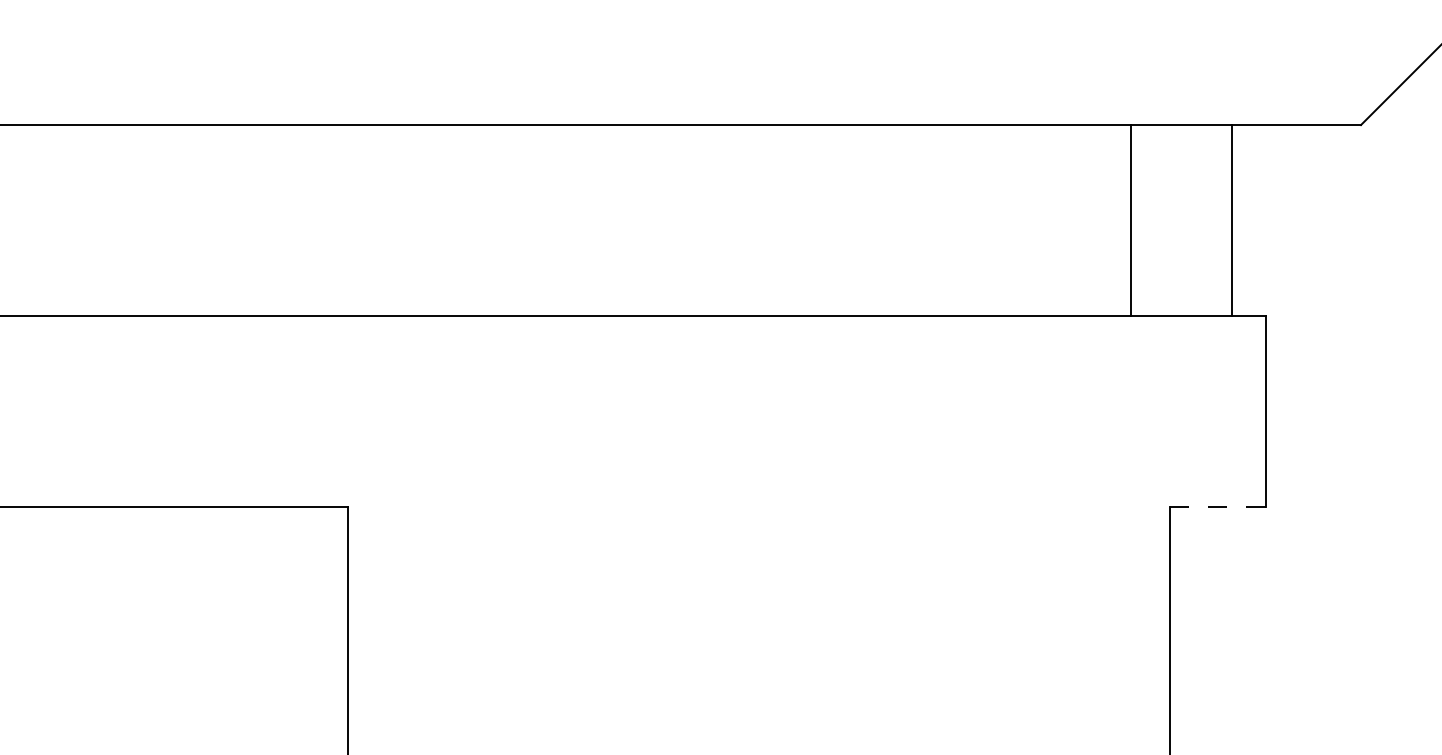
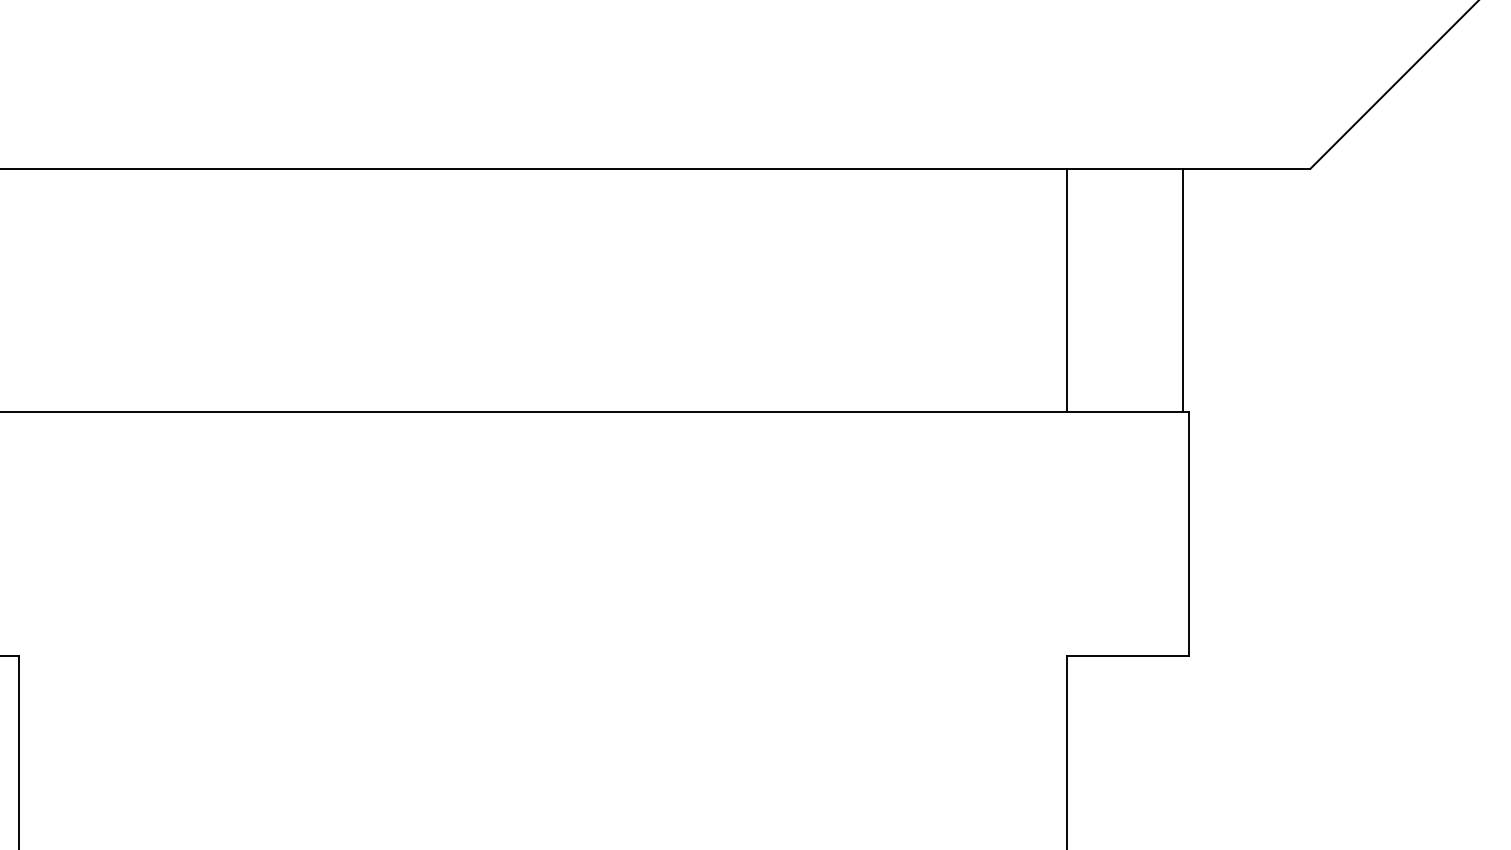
line: (1131, 220) -> (1067, 290), moved
line: (1231, 220) -> (1182, 290), moved
line: (1217, 506) -> (1127, 654), dashed -> solid

